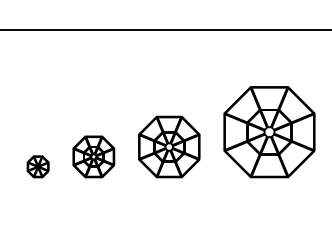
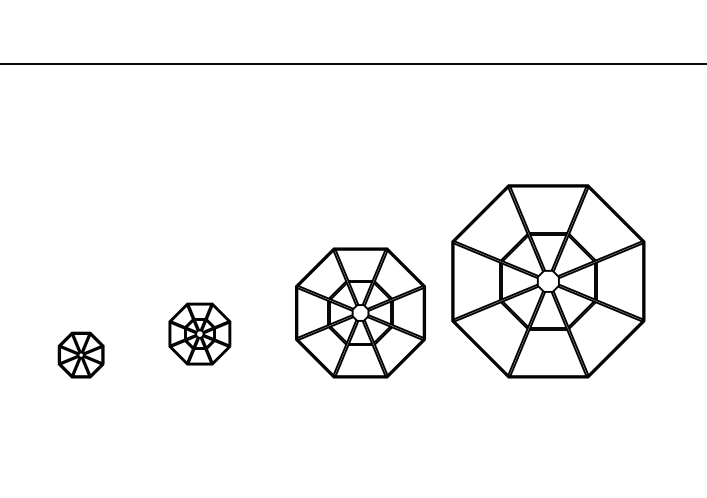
part: (269, 132) -> (548, 282), moved
part: (93, 156) -> (199, 333), size x0.7

